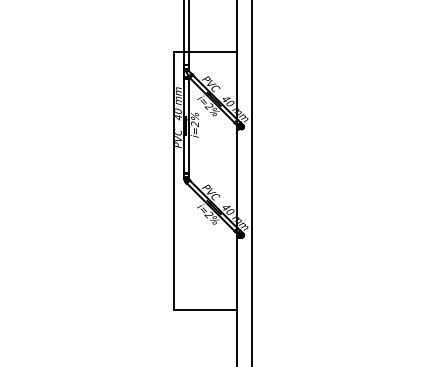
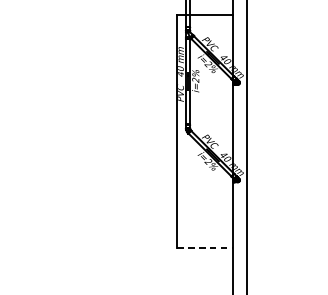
line: (206, 310) -> (206, 247), solid -> dashed

